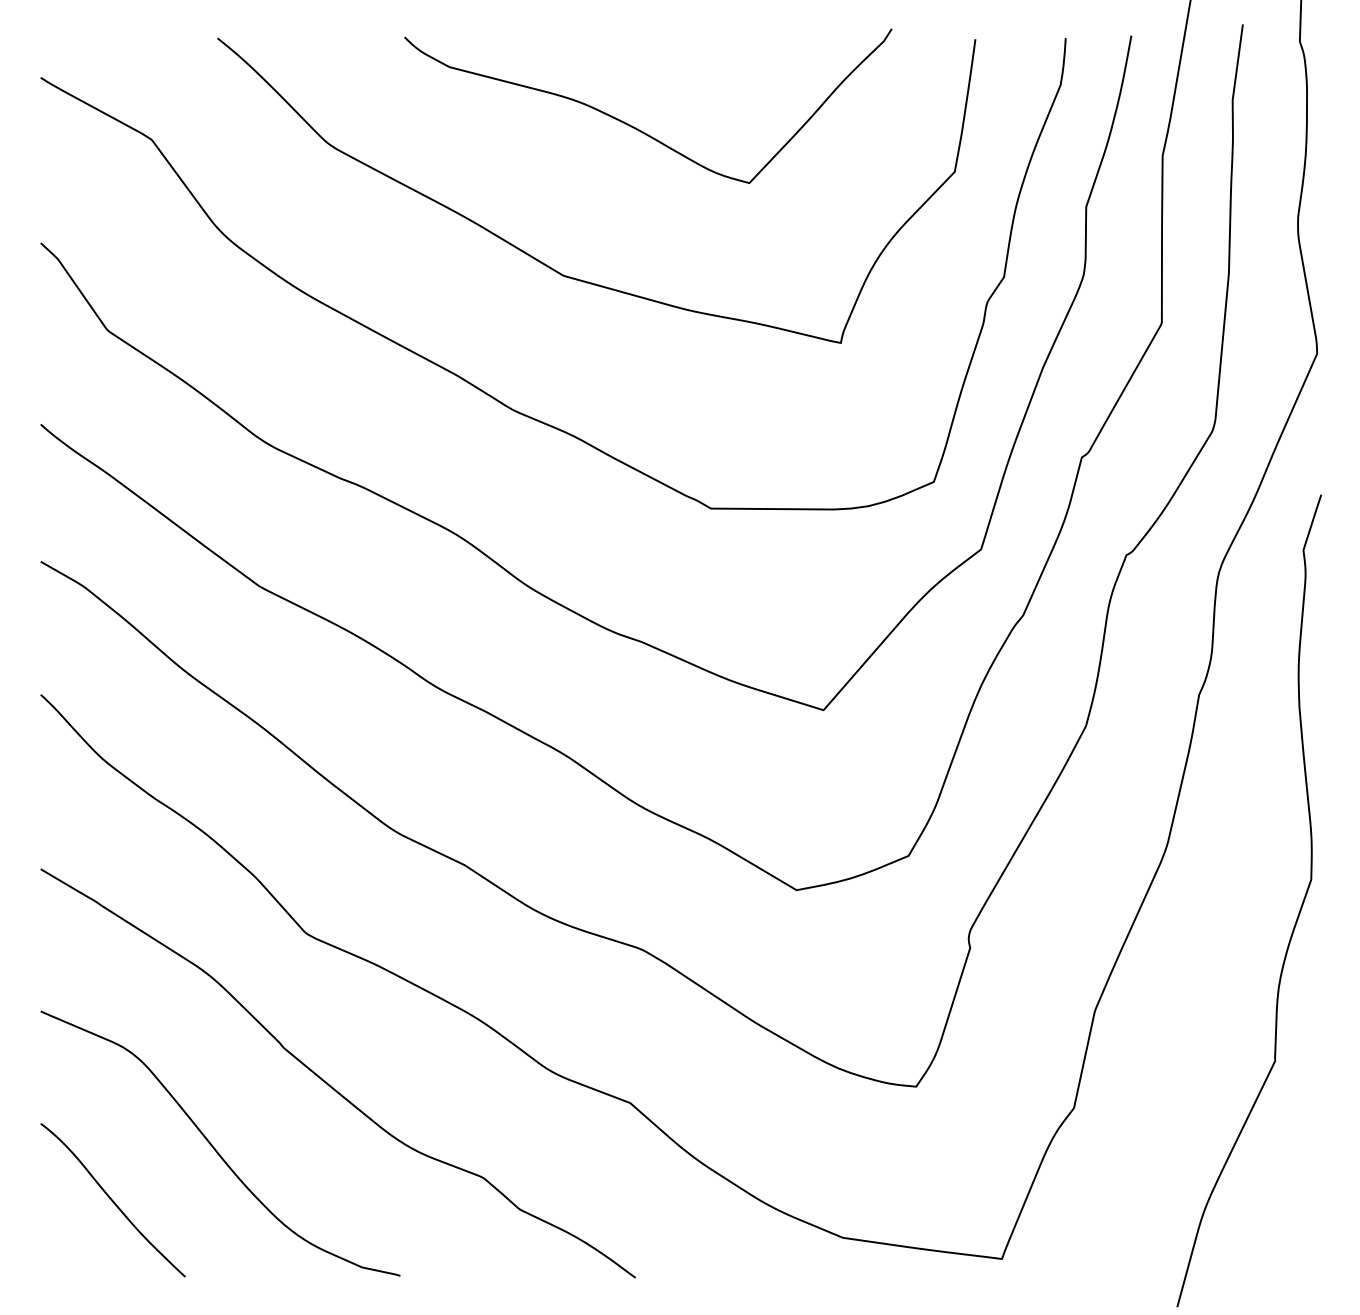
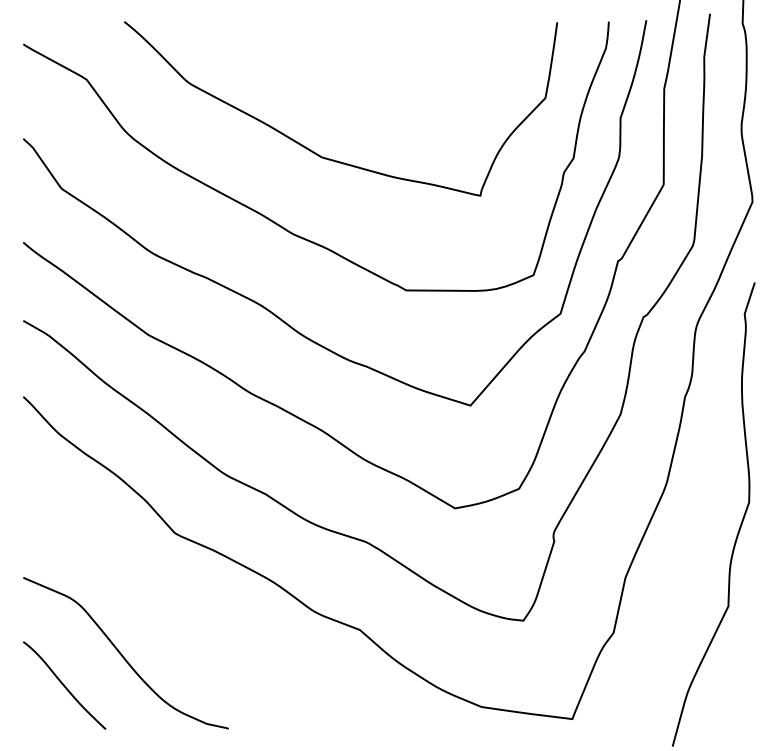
curve: (634, 125) -> (362, 71), removed
curve: (331, 1084) -> (189, 619), removed

